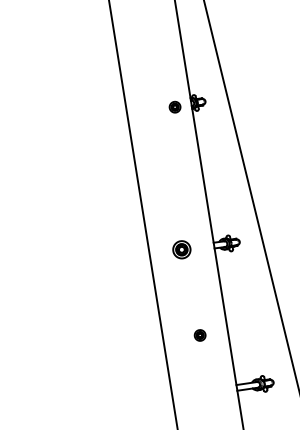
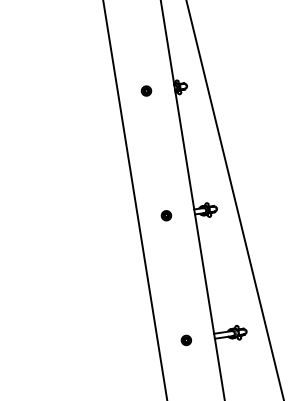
part: (175, 106) -> (146, 90), moved
part: (181, 249) -> (166, 215), size x0.62
part: (200, 335) -> (186, 340), moved

